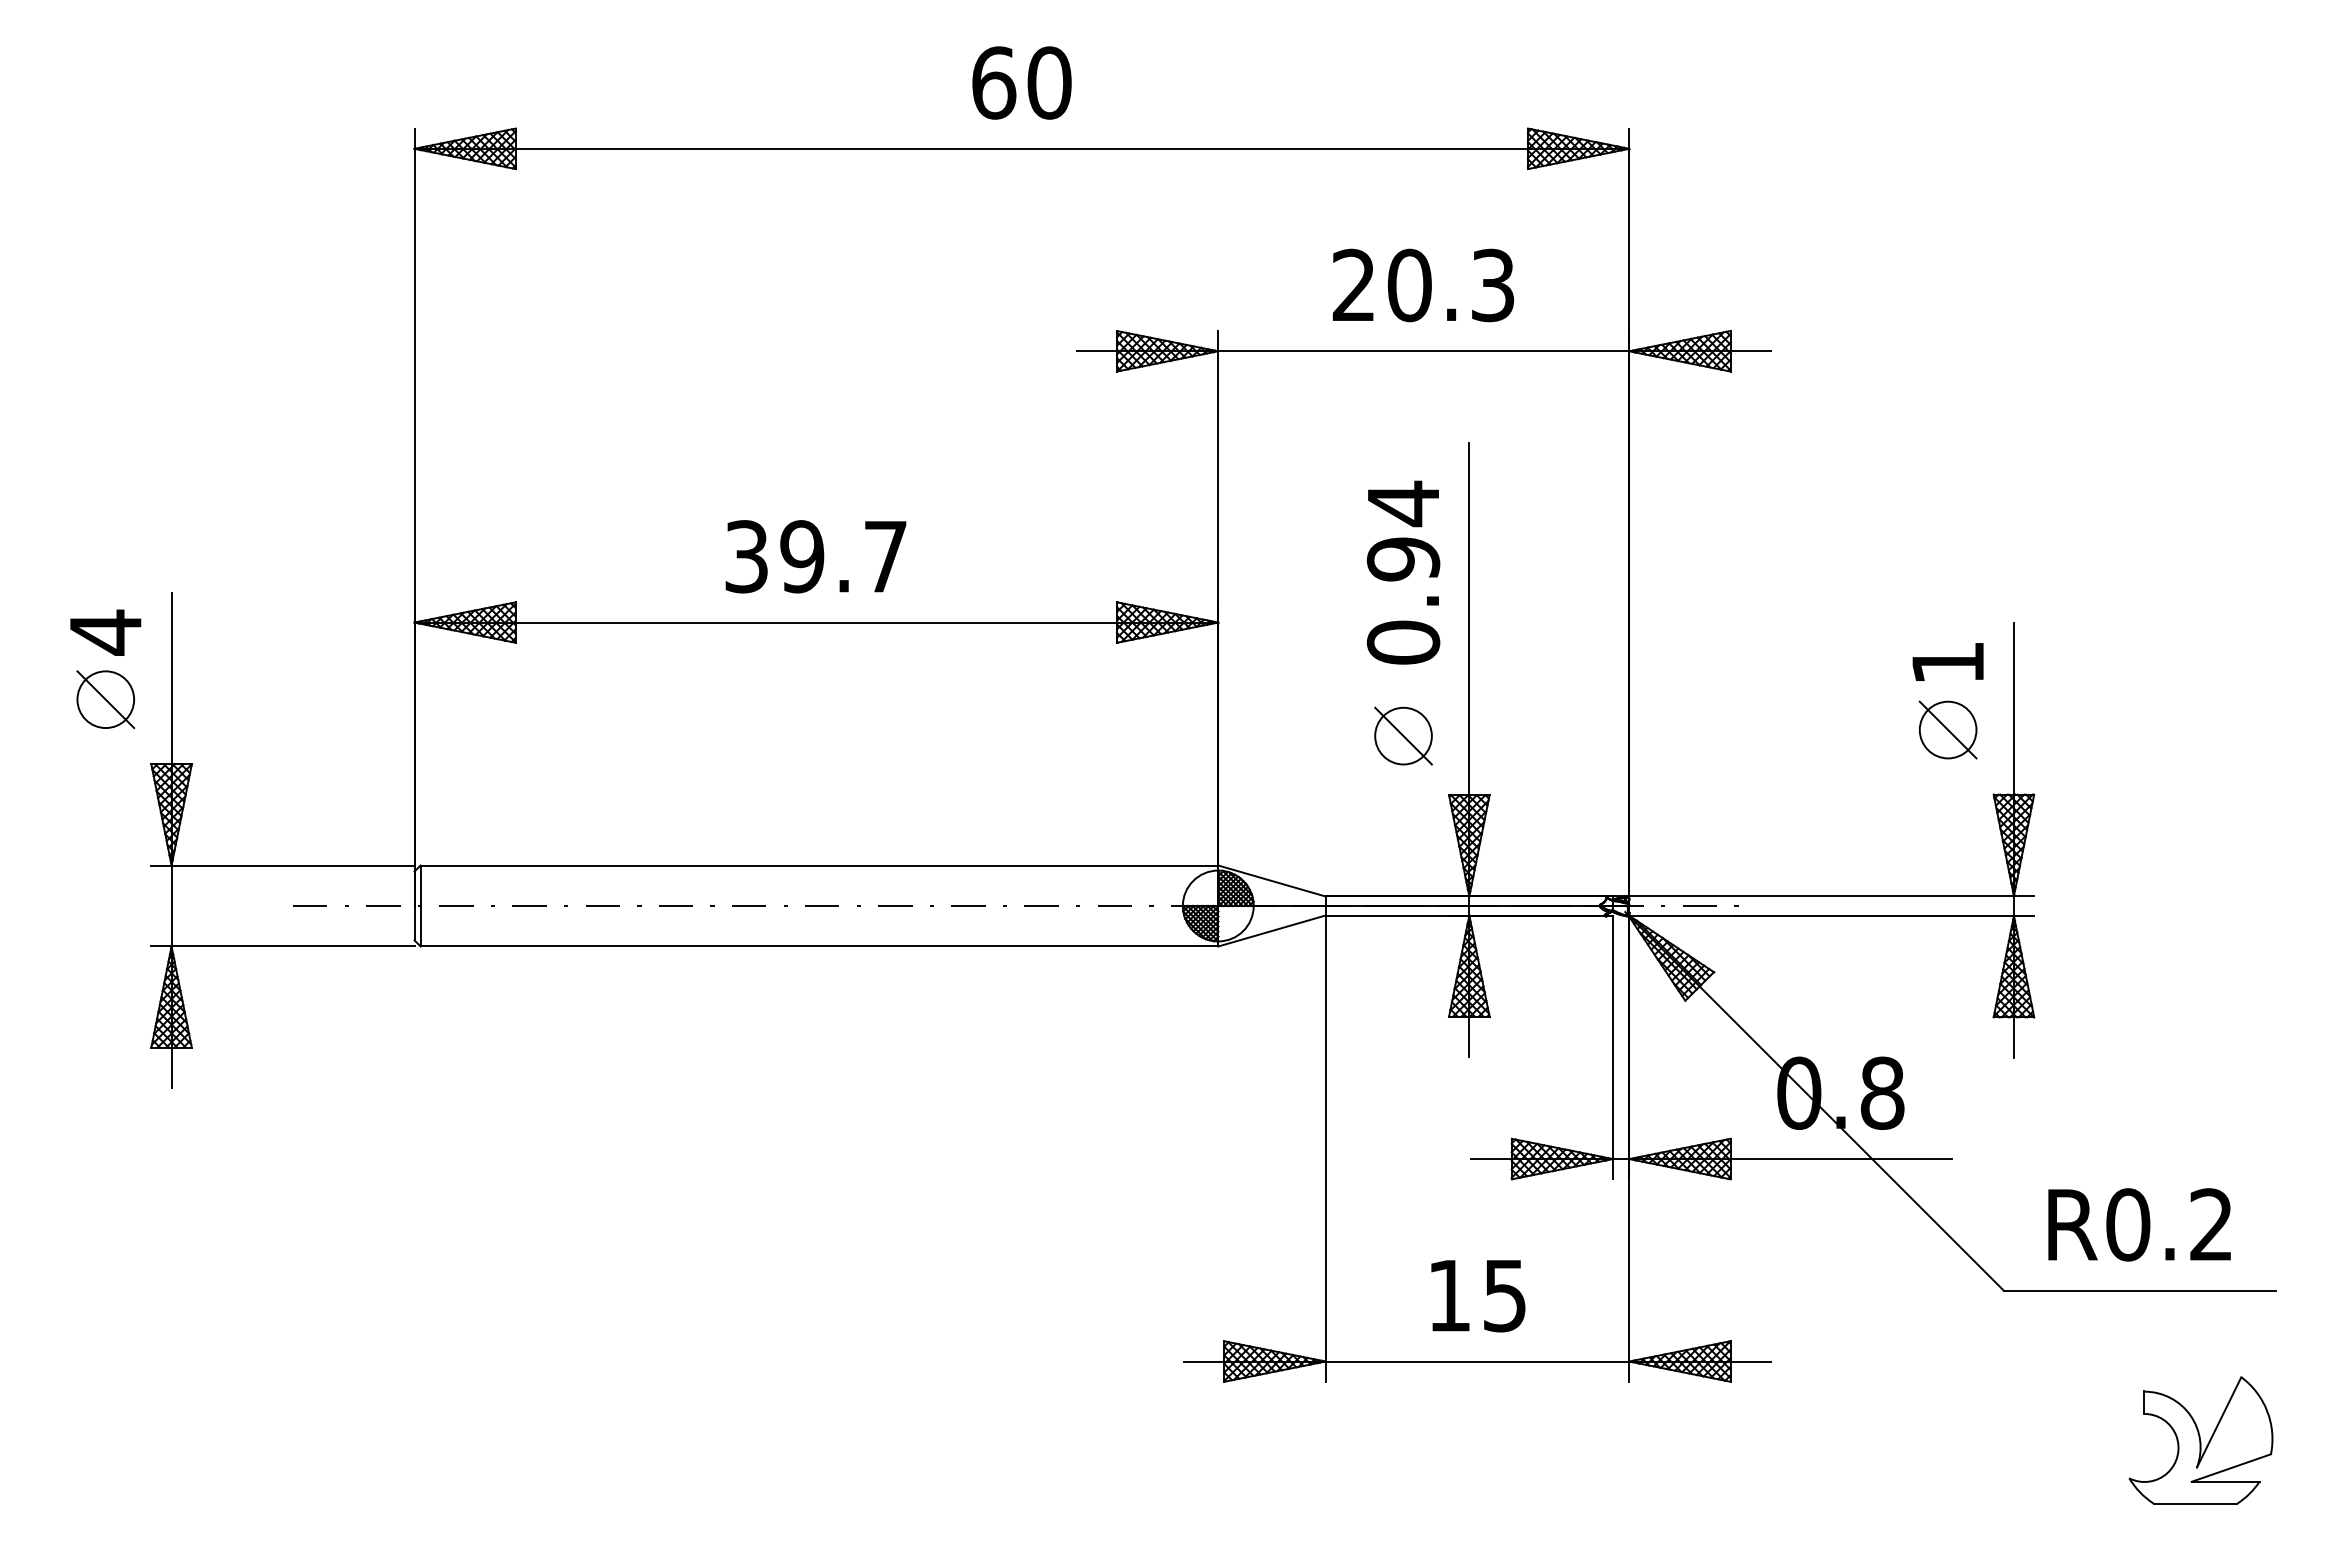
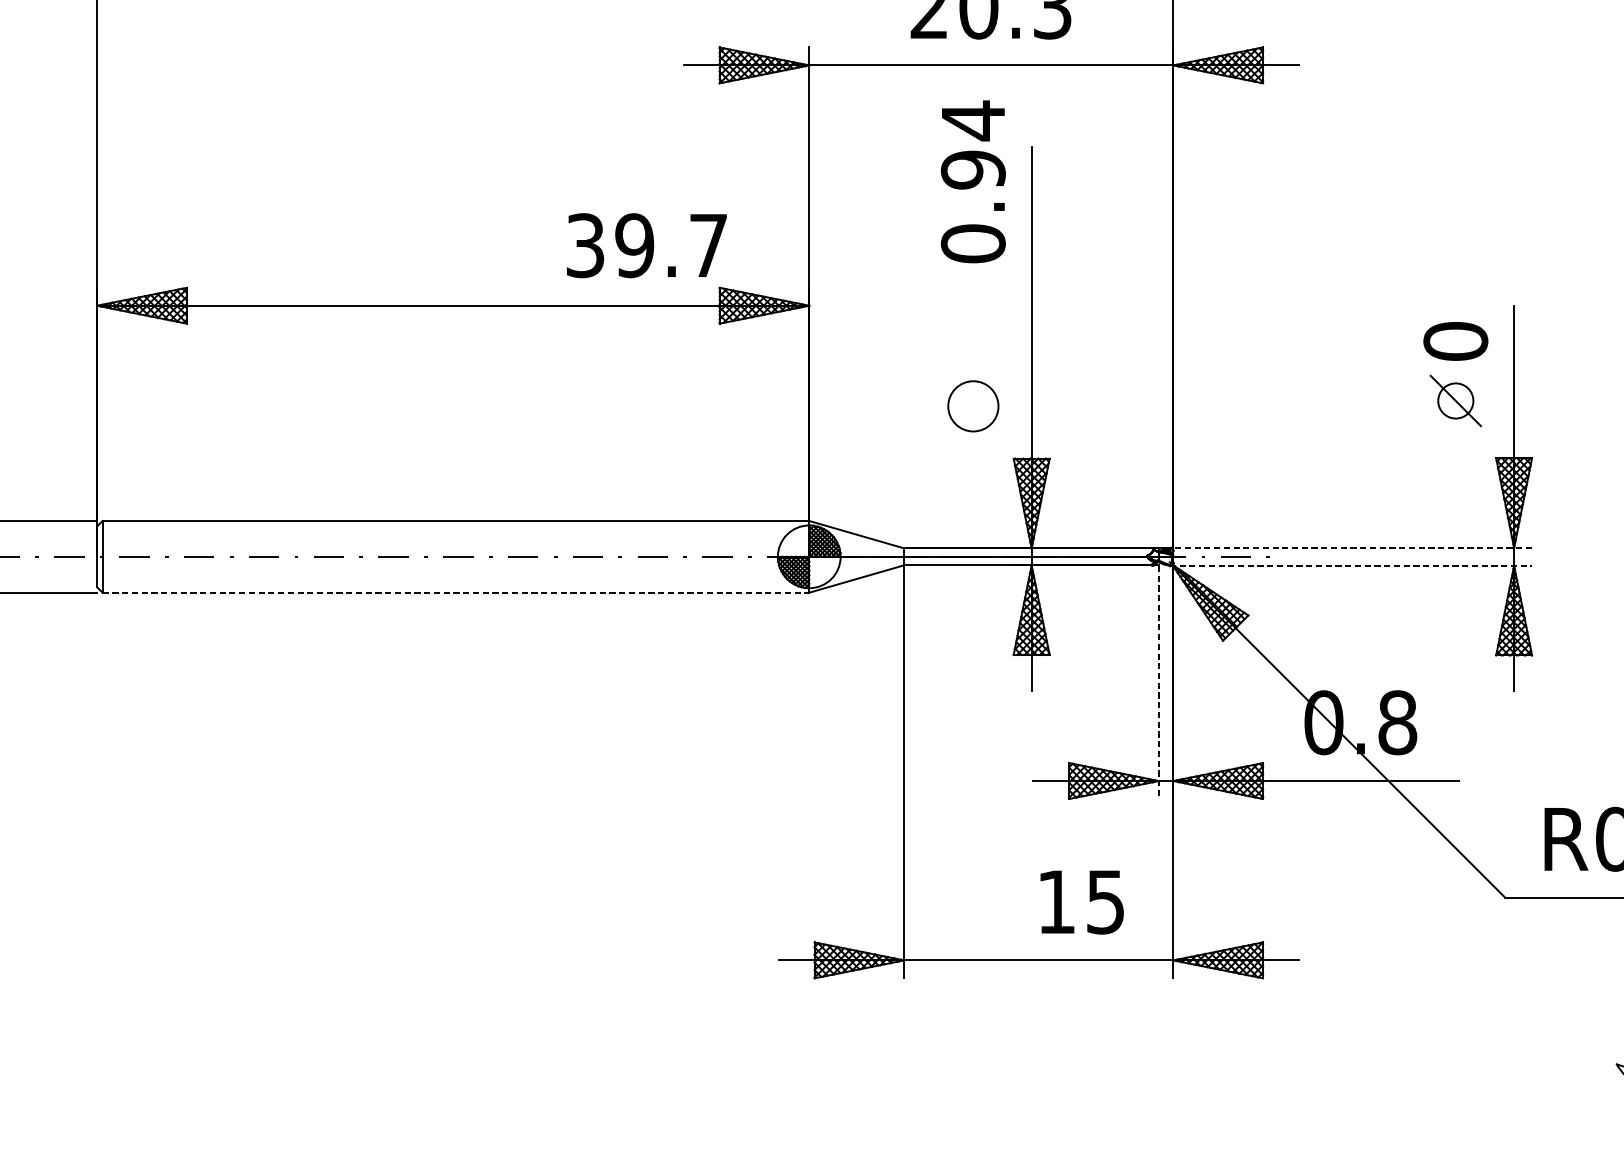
text: (815, 556) -> (646, 245), moved
text: (1403, 572) -> (973, 181), moved
text: (1947, 662) -> (1455, 341), 1 -> 0
circle: (1947, 729) -> (1455, 400), size x0.7
line: (1403, 735) -> (973, 405), removed
line: (1829, 895) -> (1350, 547), solid -> dashed
line: (1830, 916) -> (1351, 566), solid -> dashed
line: (819, 946) -> (455, 592), solid -> dashed
line: (1613, 1047) -> (1159, 682), solid -> dashed
text: (1478, 1296) -> (1082, 902), moved

